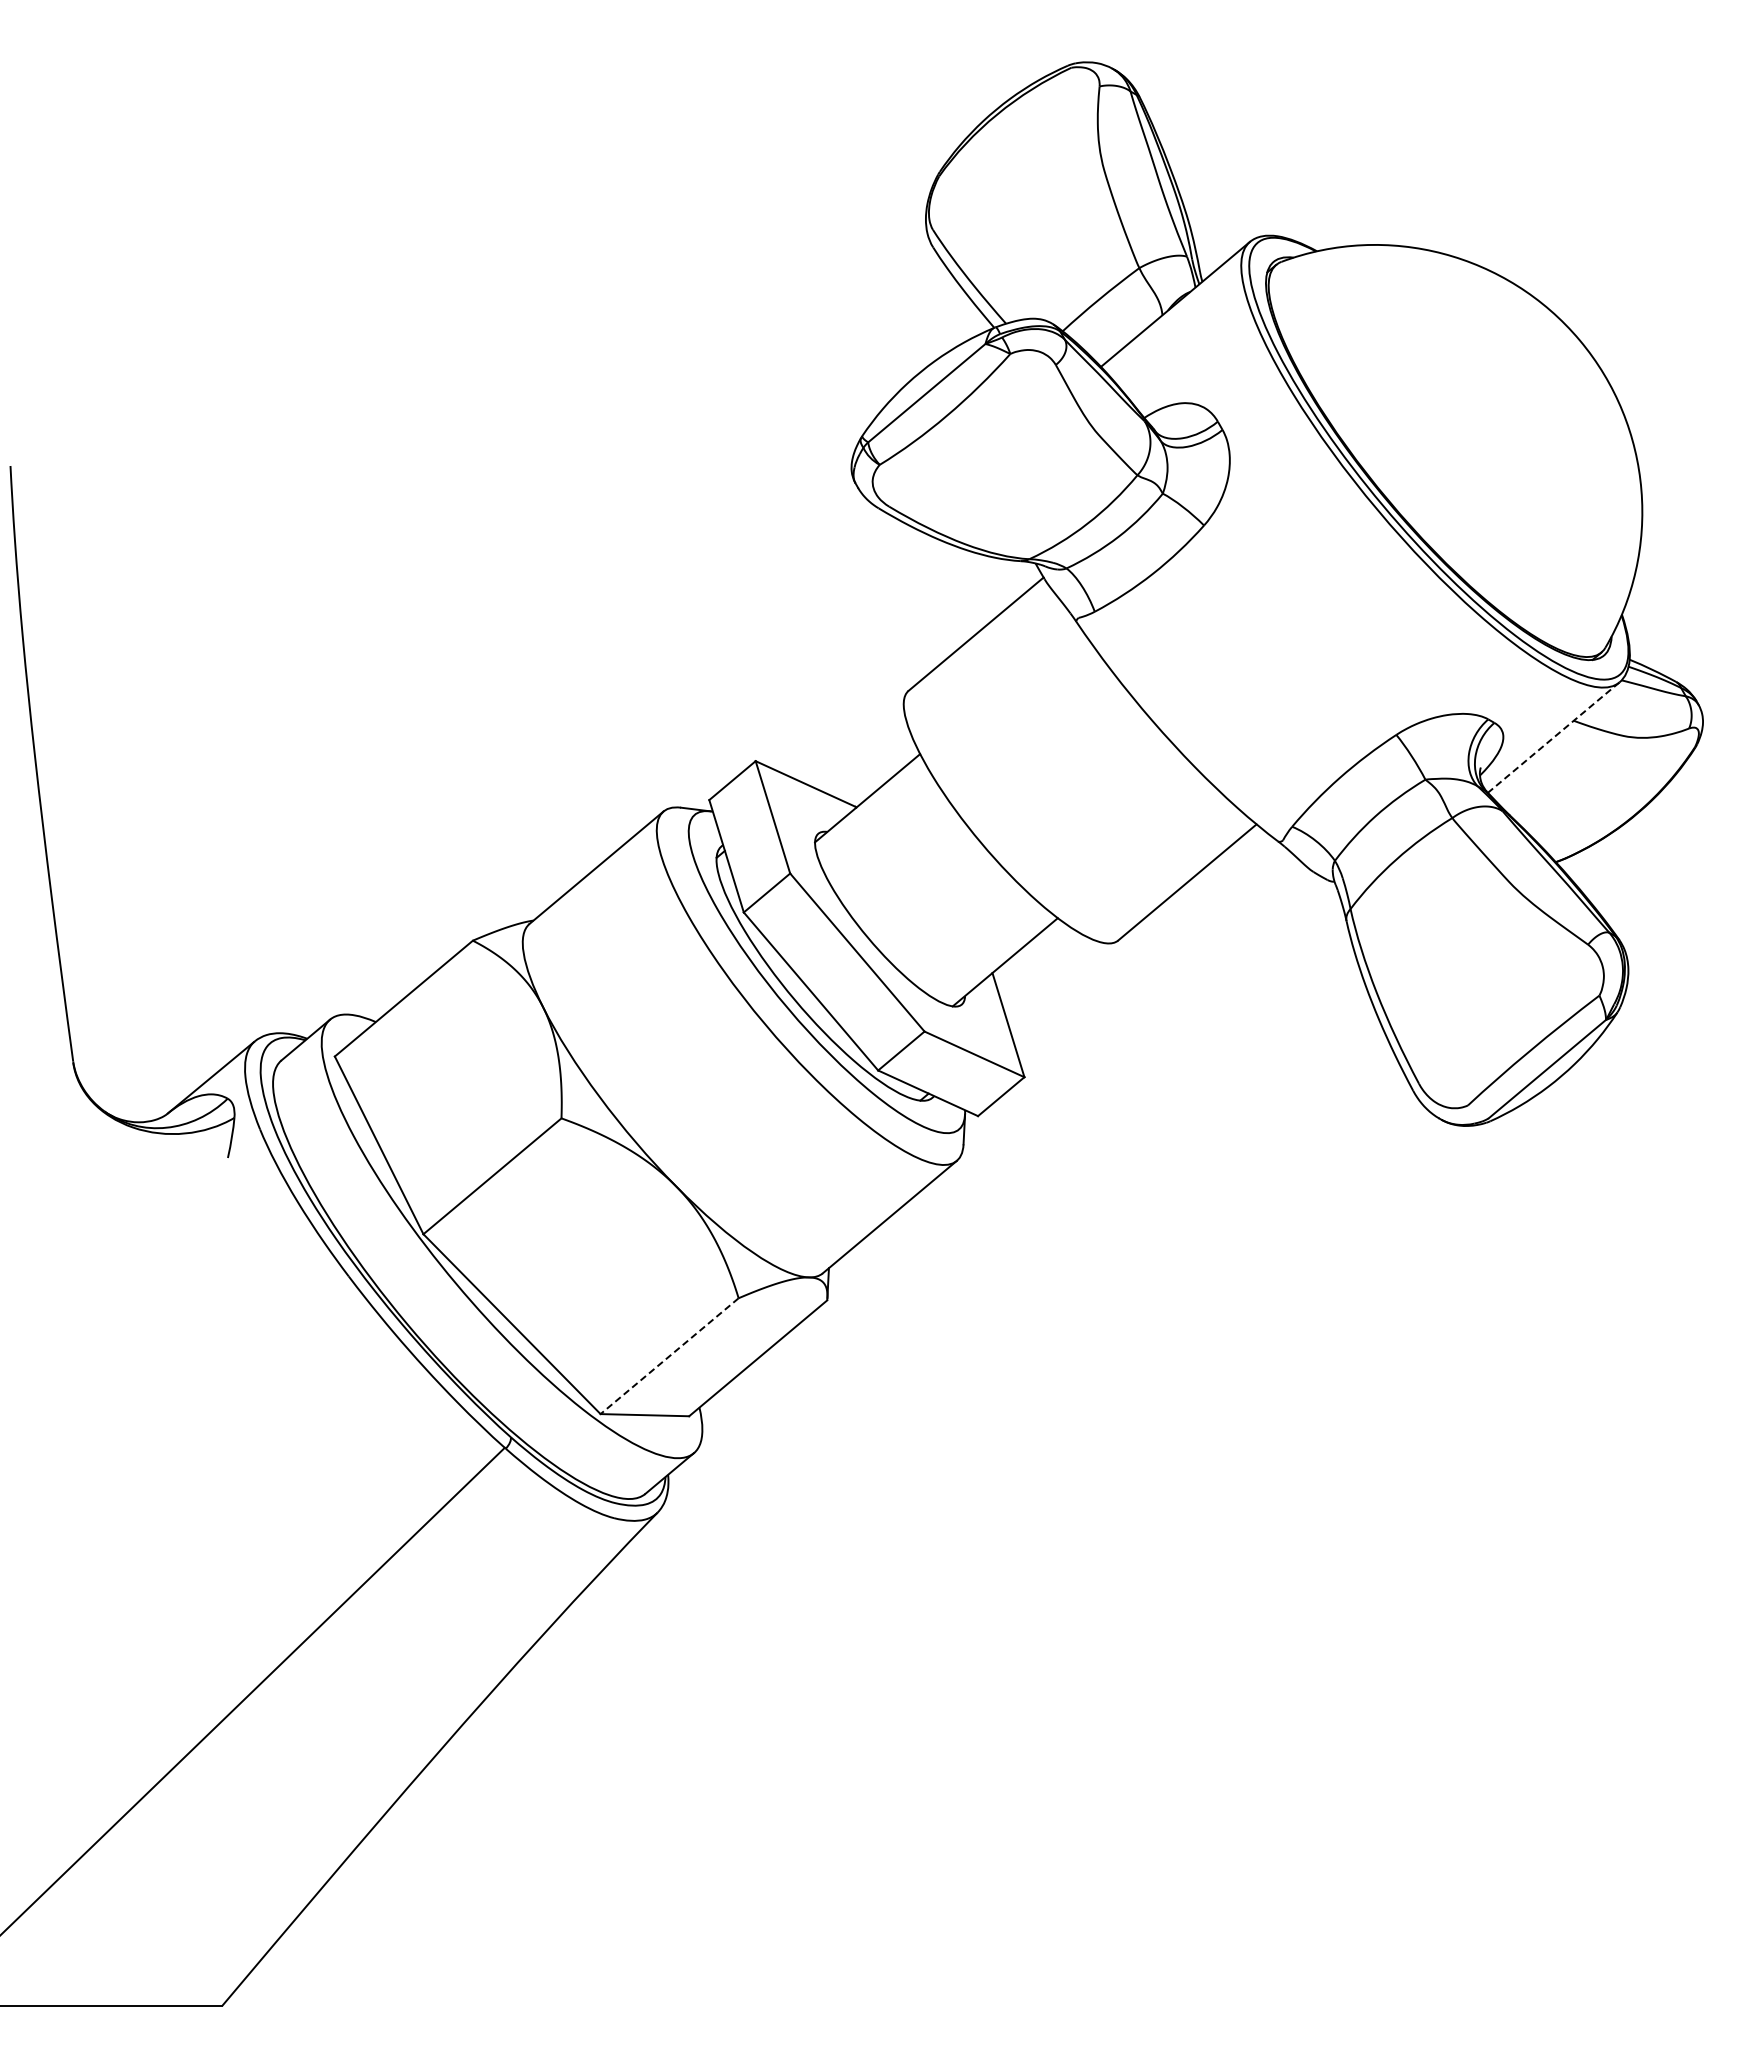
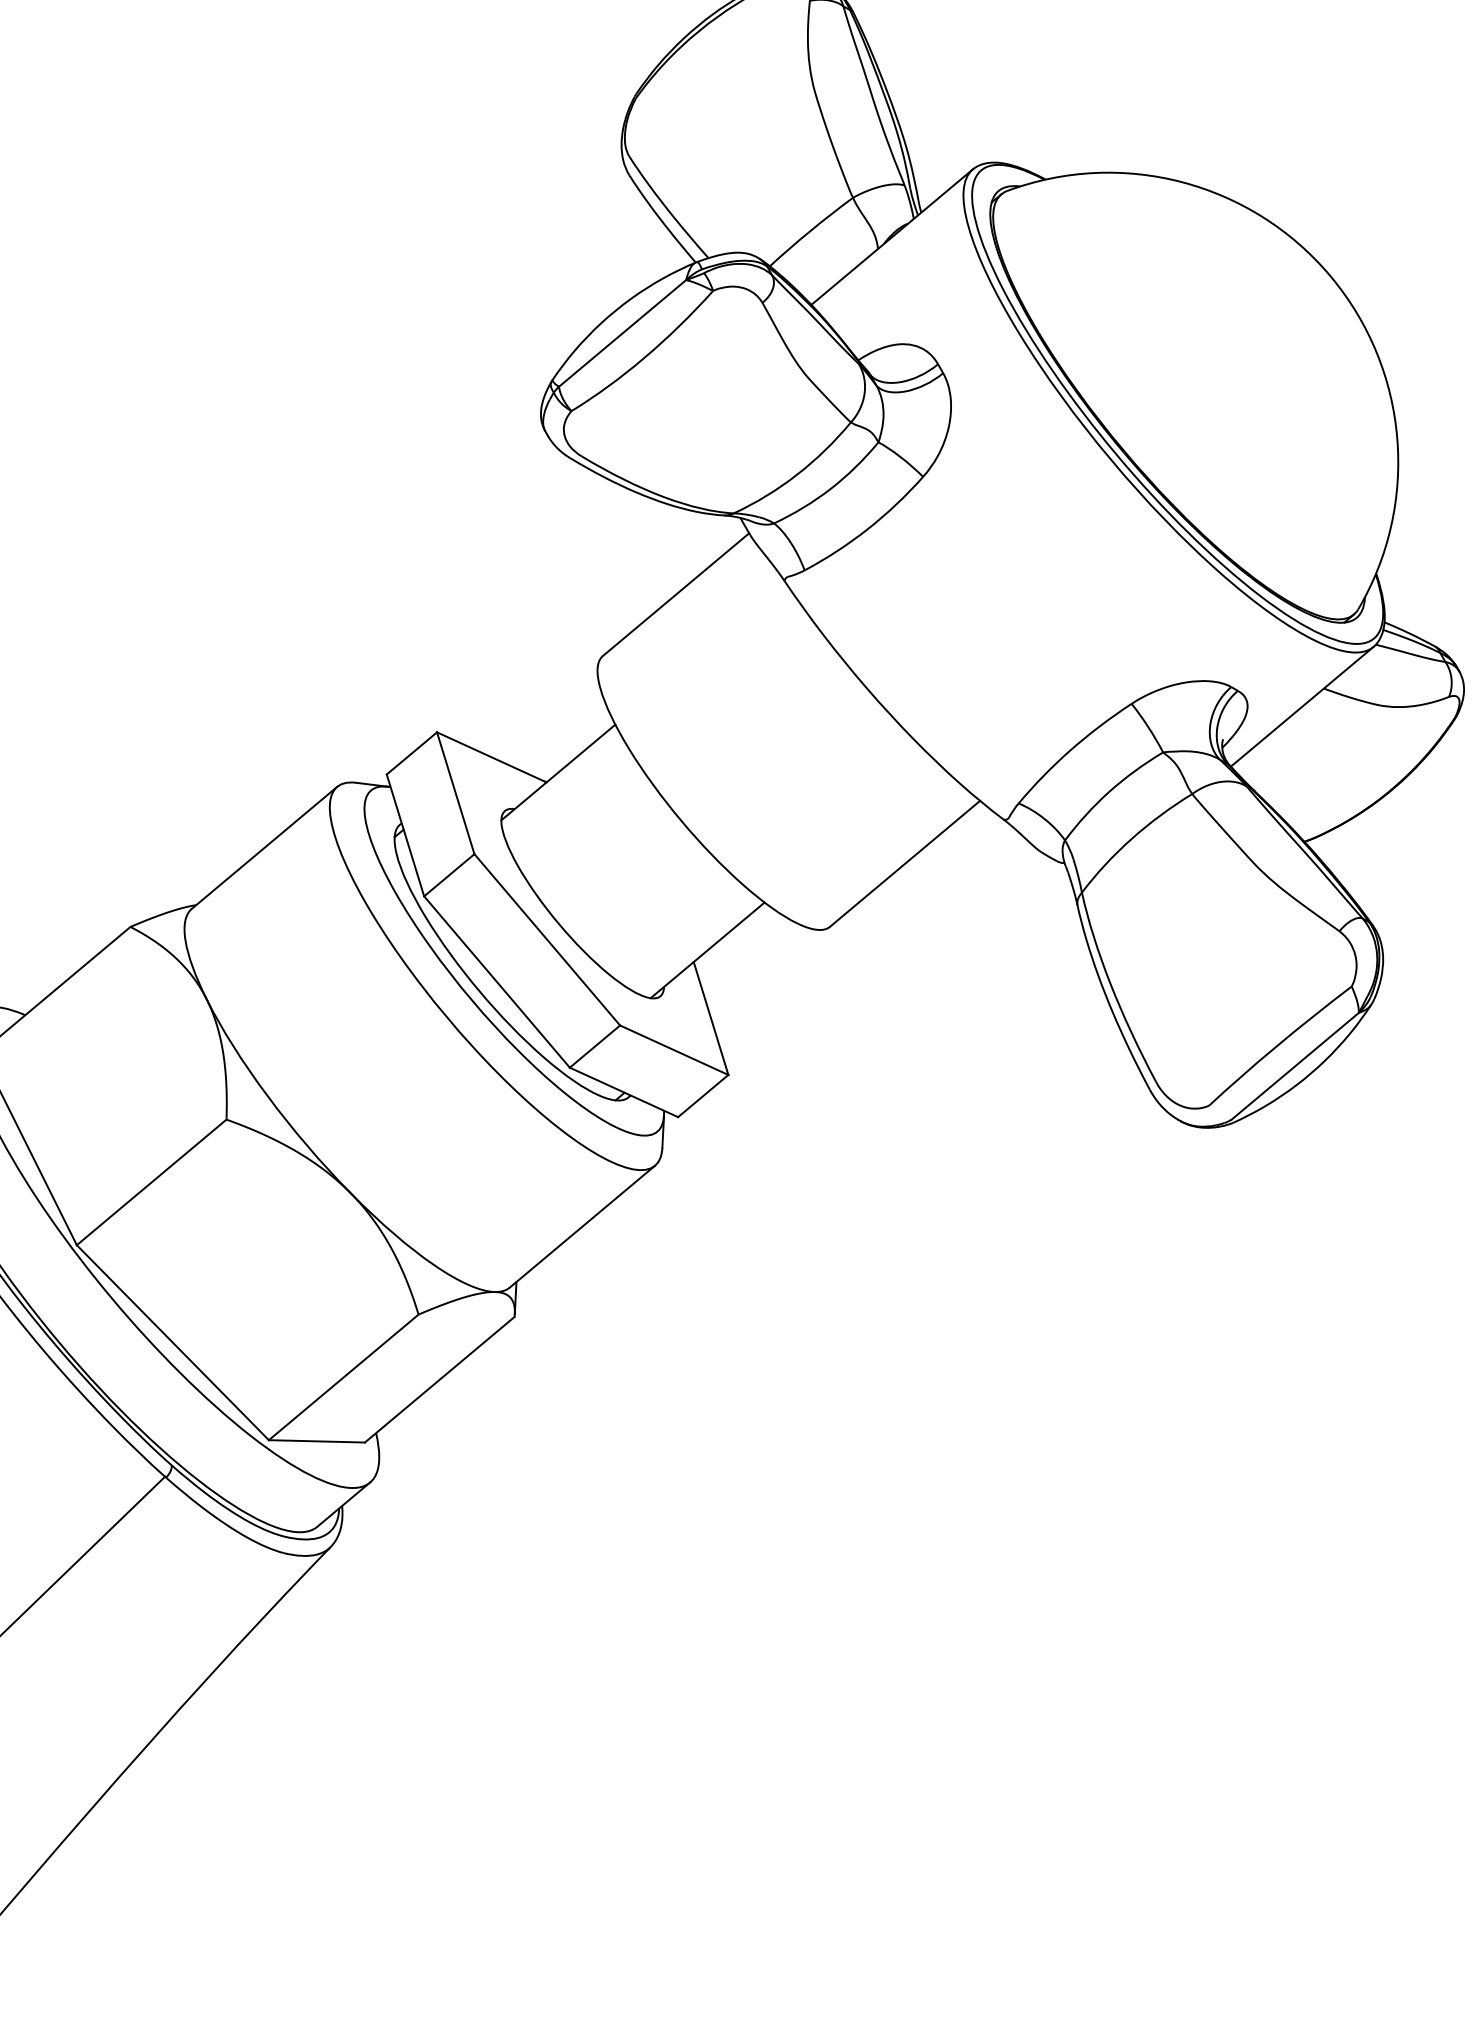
line: (1553, 737) -> (1301, 706), dashed -> solid
line: (669, 1356) -> (343, 1377), dashed -> solid

